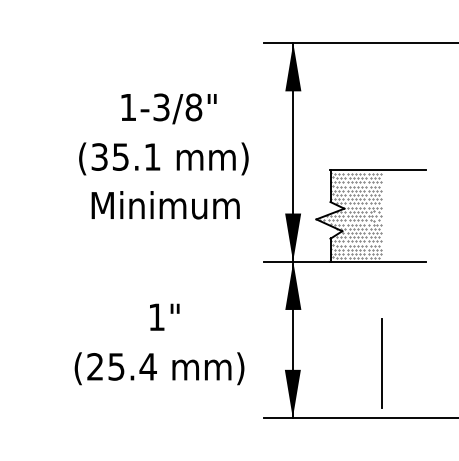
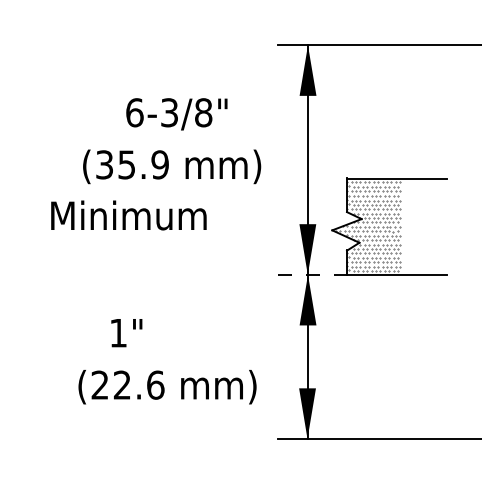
text: (128, 107) -> (134, 112), 1-3/8" -> 6-3/8"
text: (152, 156) -> (160, 164), (35.1 -> (35.9
text: (165, 205) -> (128, 215), moved
line: (298, 261) -> (313, 274), solid -> dashed
text: (164, 316) -> (126, 332), moved
line: (382, 362) -> (401, 380), removed
text: (132, 366) -> (139, 384), (25.4 -> (22.6

